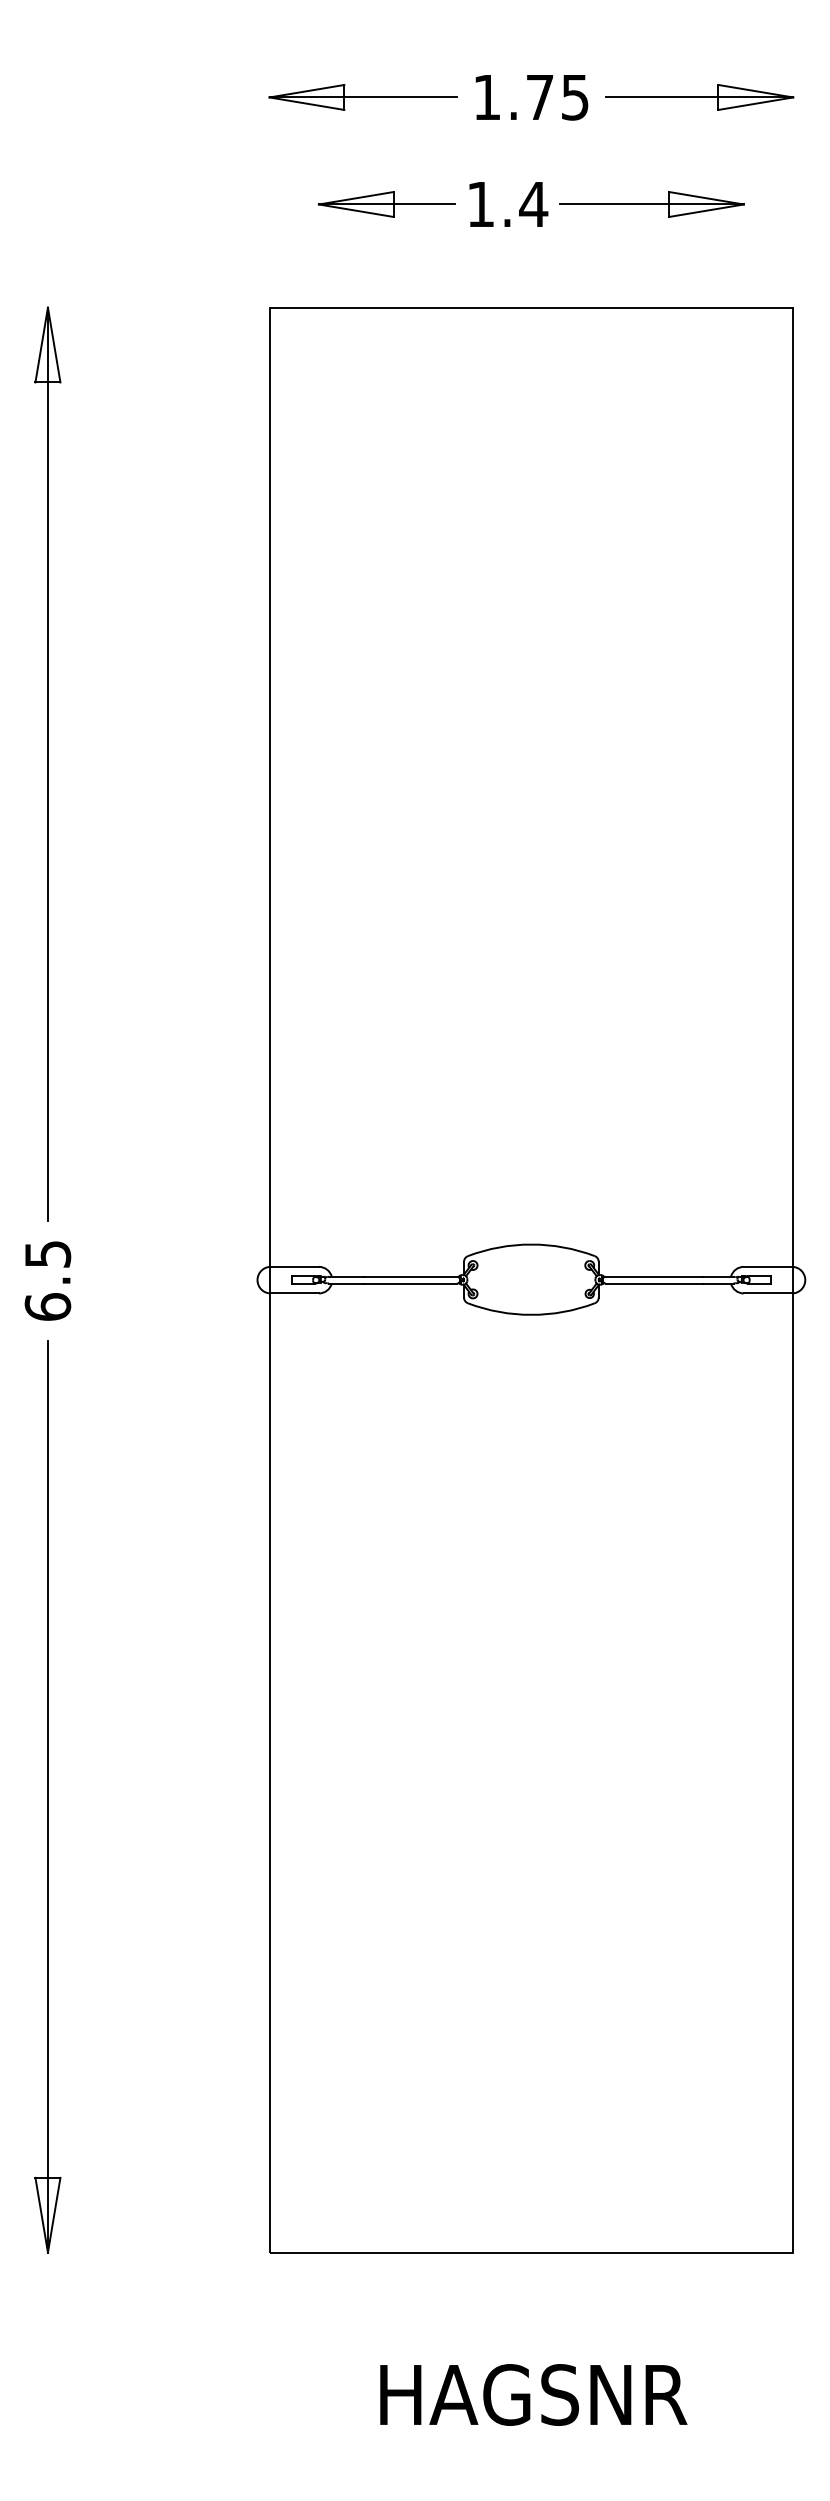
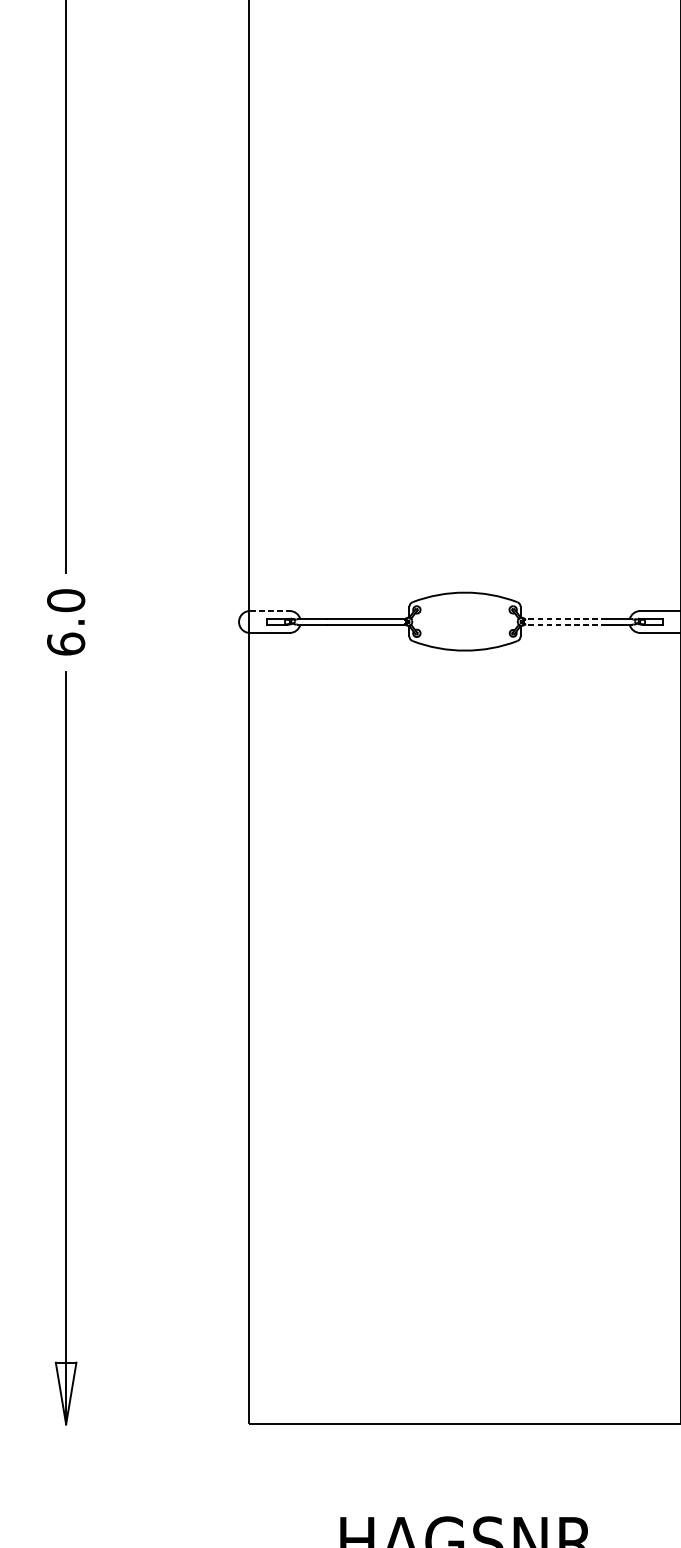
text: (47, 1254) -> (65, 600), 6.5 -> 6.0
line: (295, 1266) -> (270, 610), solid -> dashed
line: (654, 1276) -> (566, 618), solid -> dashed
line: (654, 1283) -> (566, 624), solid -> dashed

